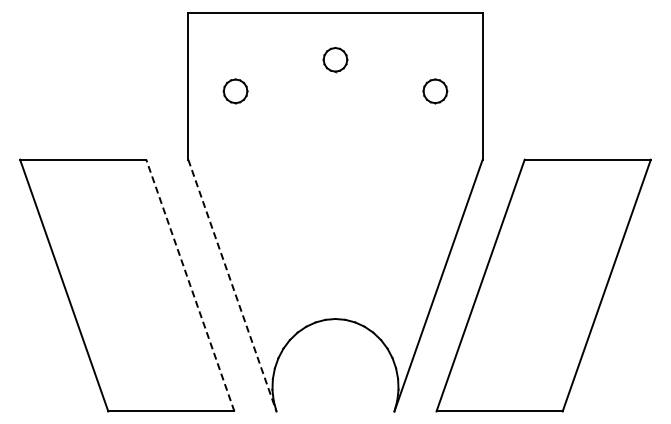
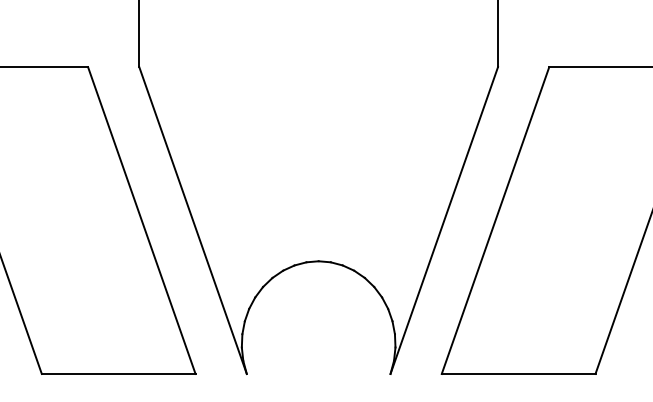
line: (190, 285) -> (141, 220), dashed -> solid
line: (232, 286) -> (193, 221), dashed -> solid

